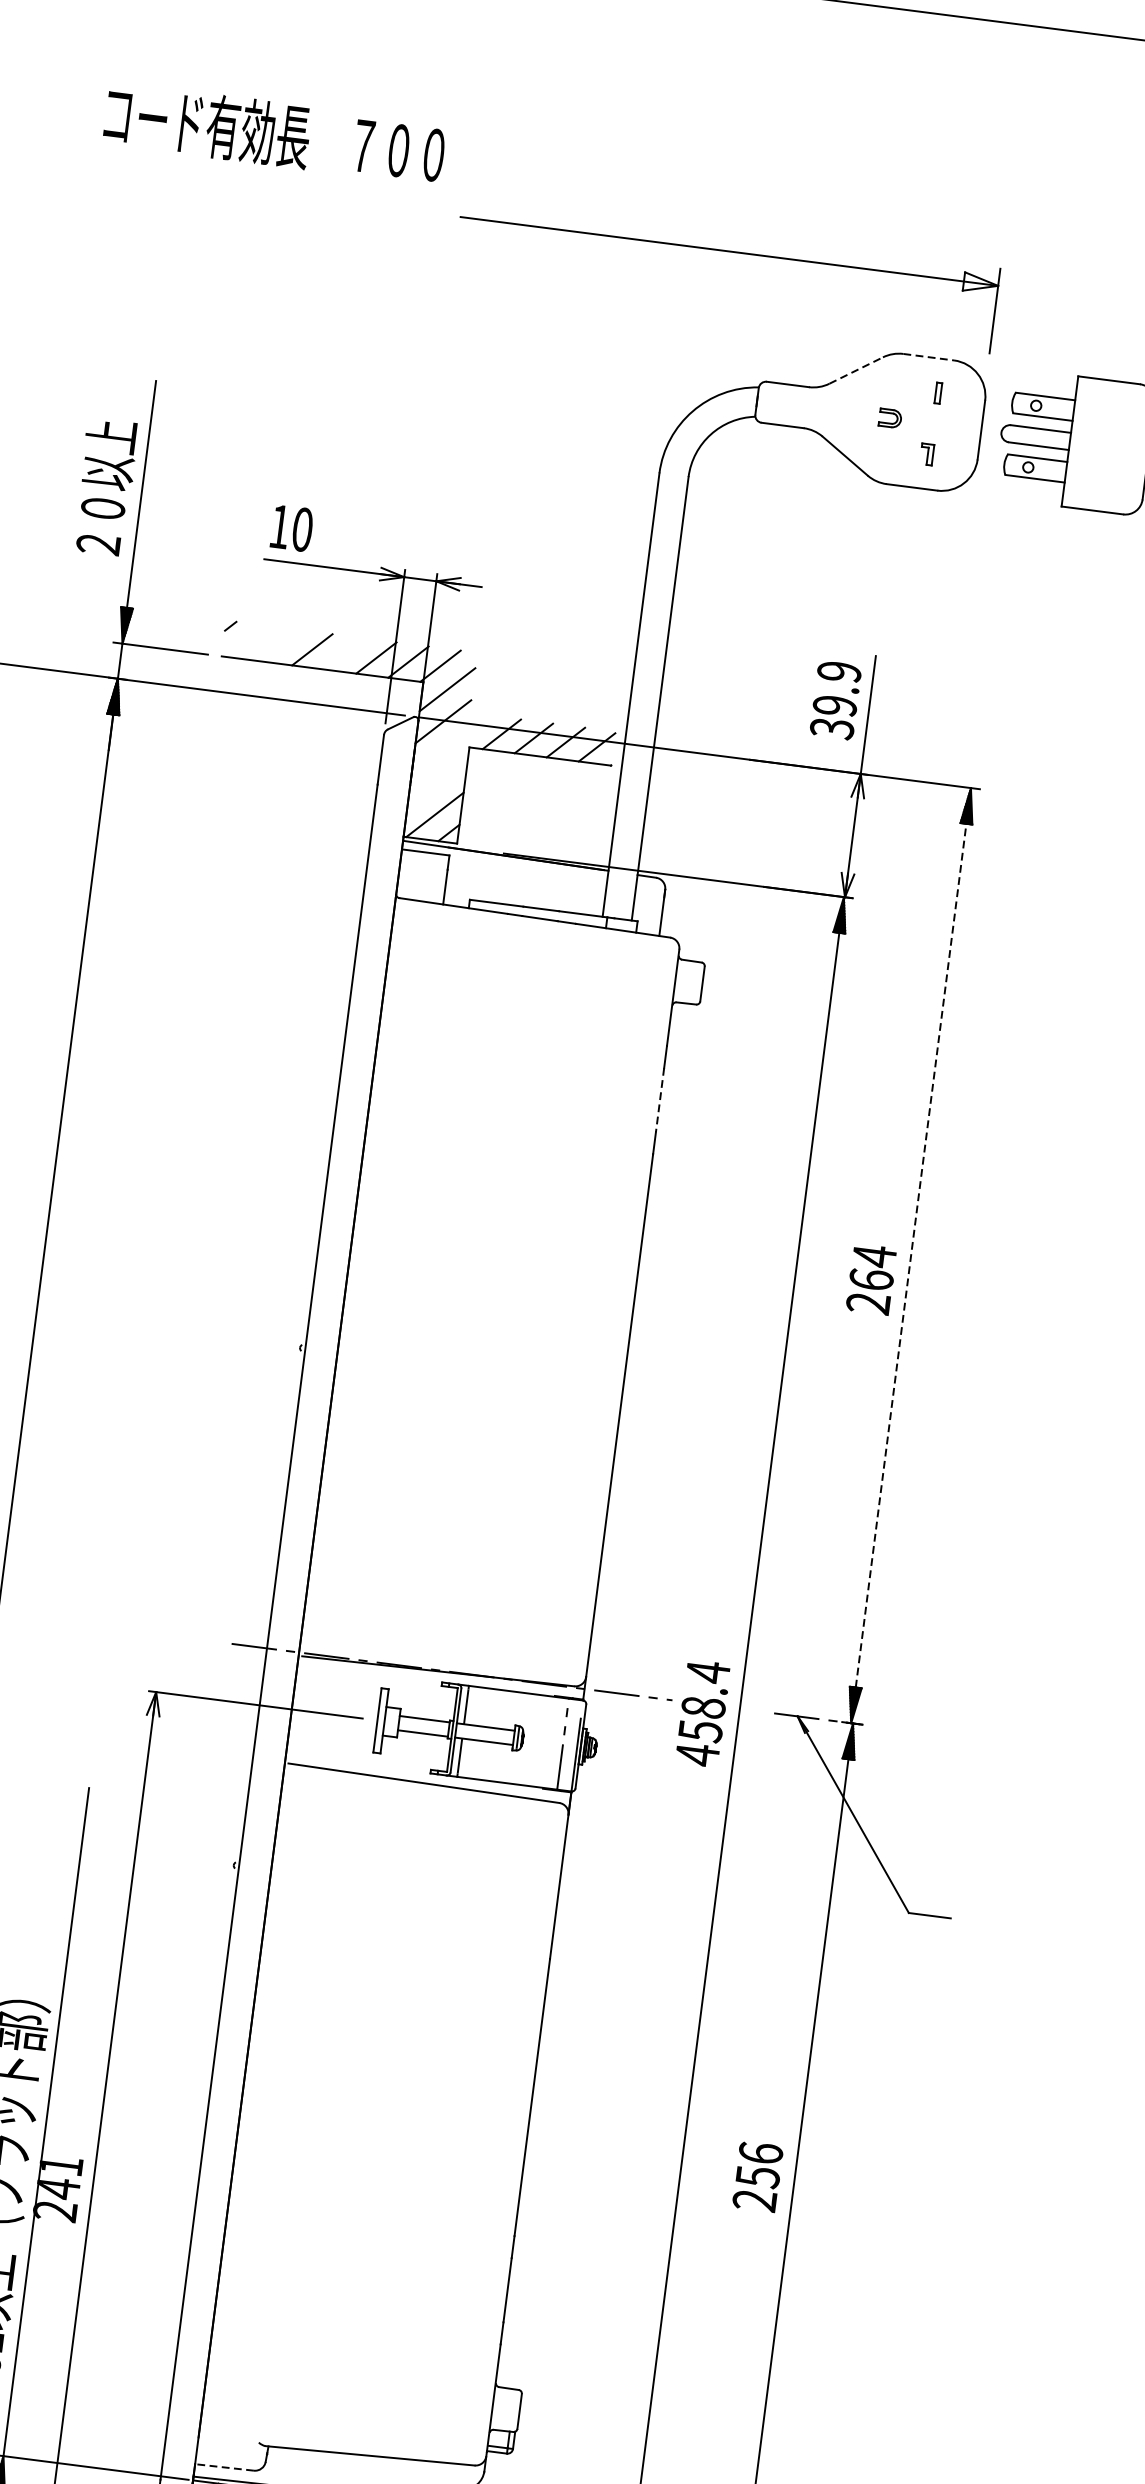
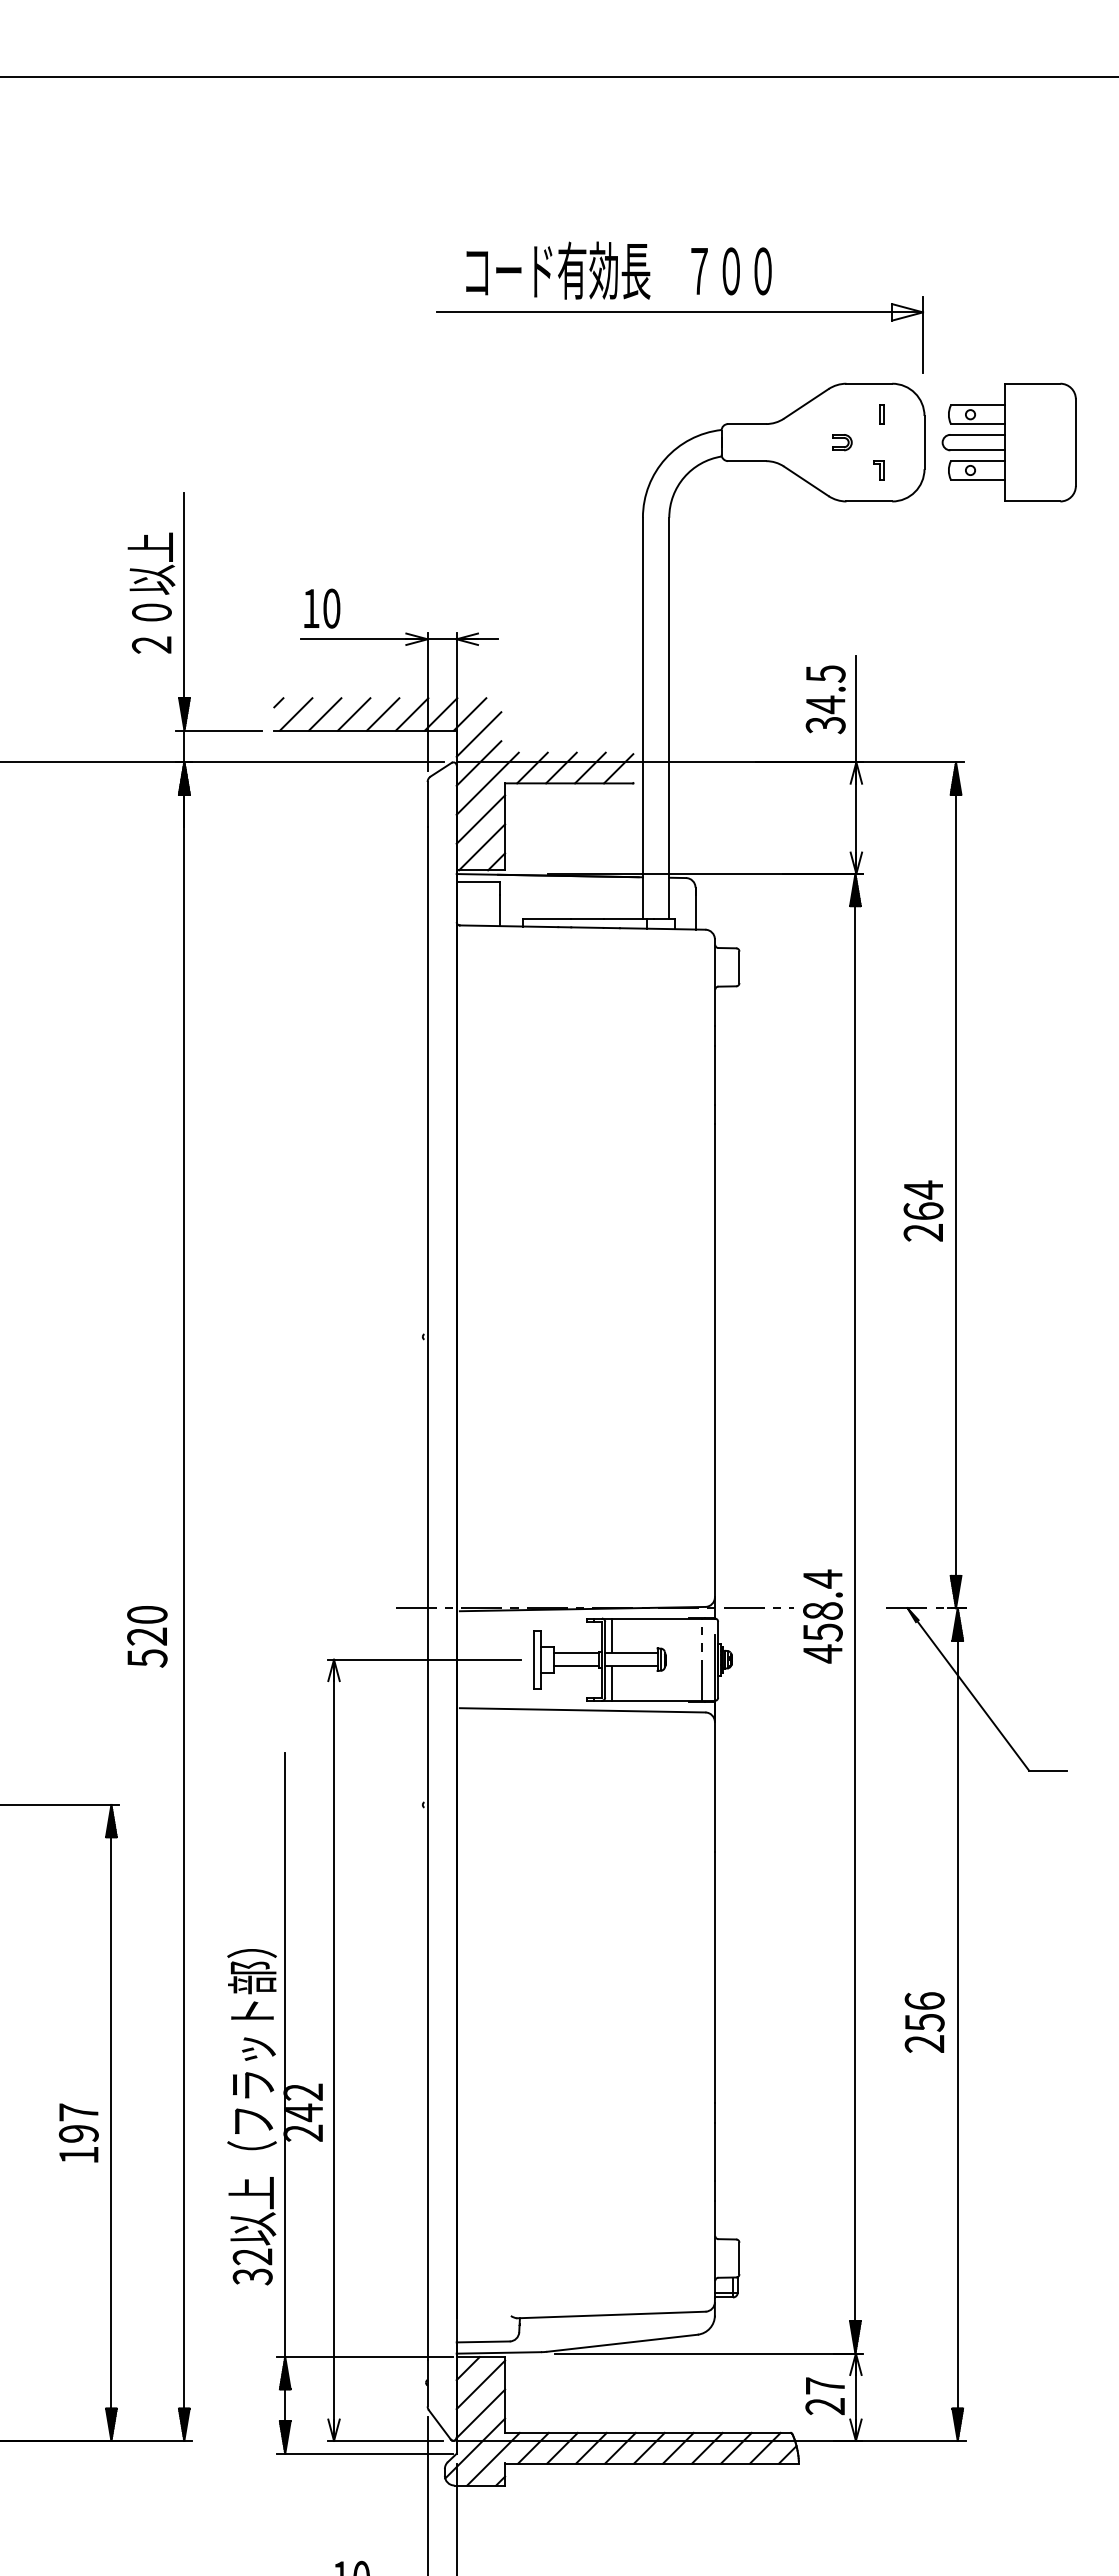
text: (274, 133) -> (618, 270), moved
line: (928, 356) -> (869, 383), dashed -> solid
line: (856, 370) -> (806, 403), dashed -> solid
line: (248, 641) -> (296, 714), added
line: (280, 645) -> (325, 714), added
line: (343, 653) -> (382, 714), added
text: (836, 689) -> (825, 689), 39.9 -> 34.5
line: (449, 745) -> (487, 783), added
line: (437, 783) -> (480, 819), added
line: (659, 1100) -> (714, 1075), dashed -> solid
line: (911, 1255) -> (956, 1185), dashed -> solid
text: (60, 2164) -> (302, 2091), 241 -> 242
line: (224, 2466) -> (483, 2341), dashed -> solid

